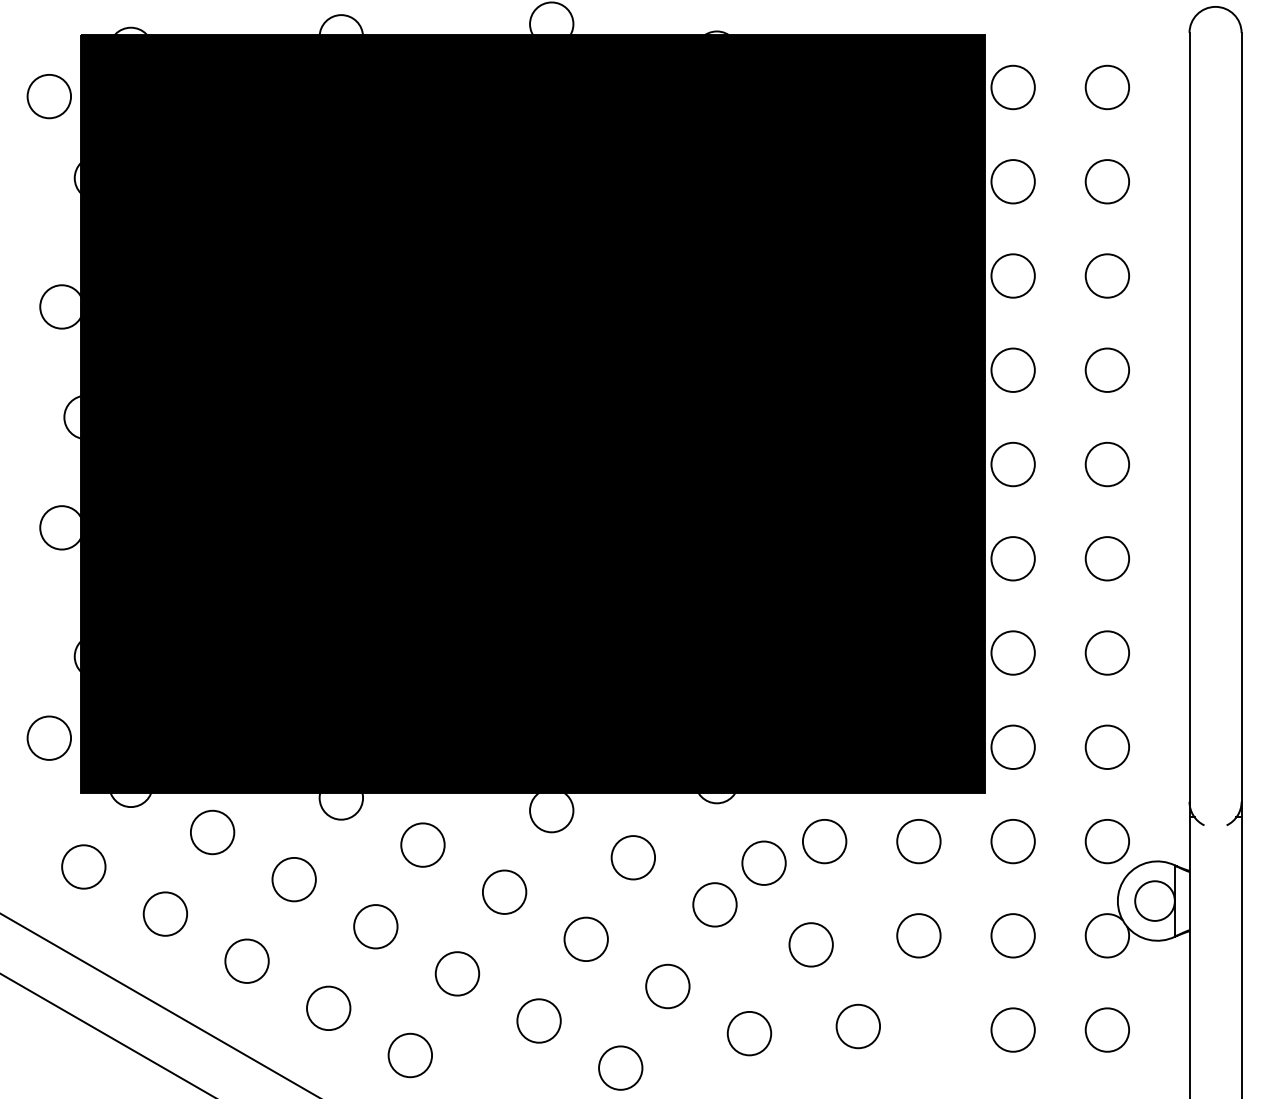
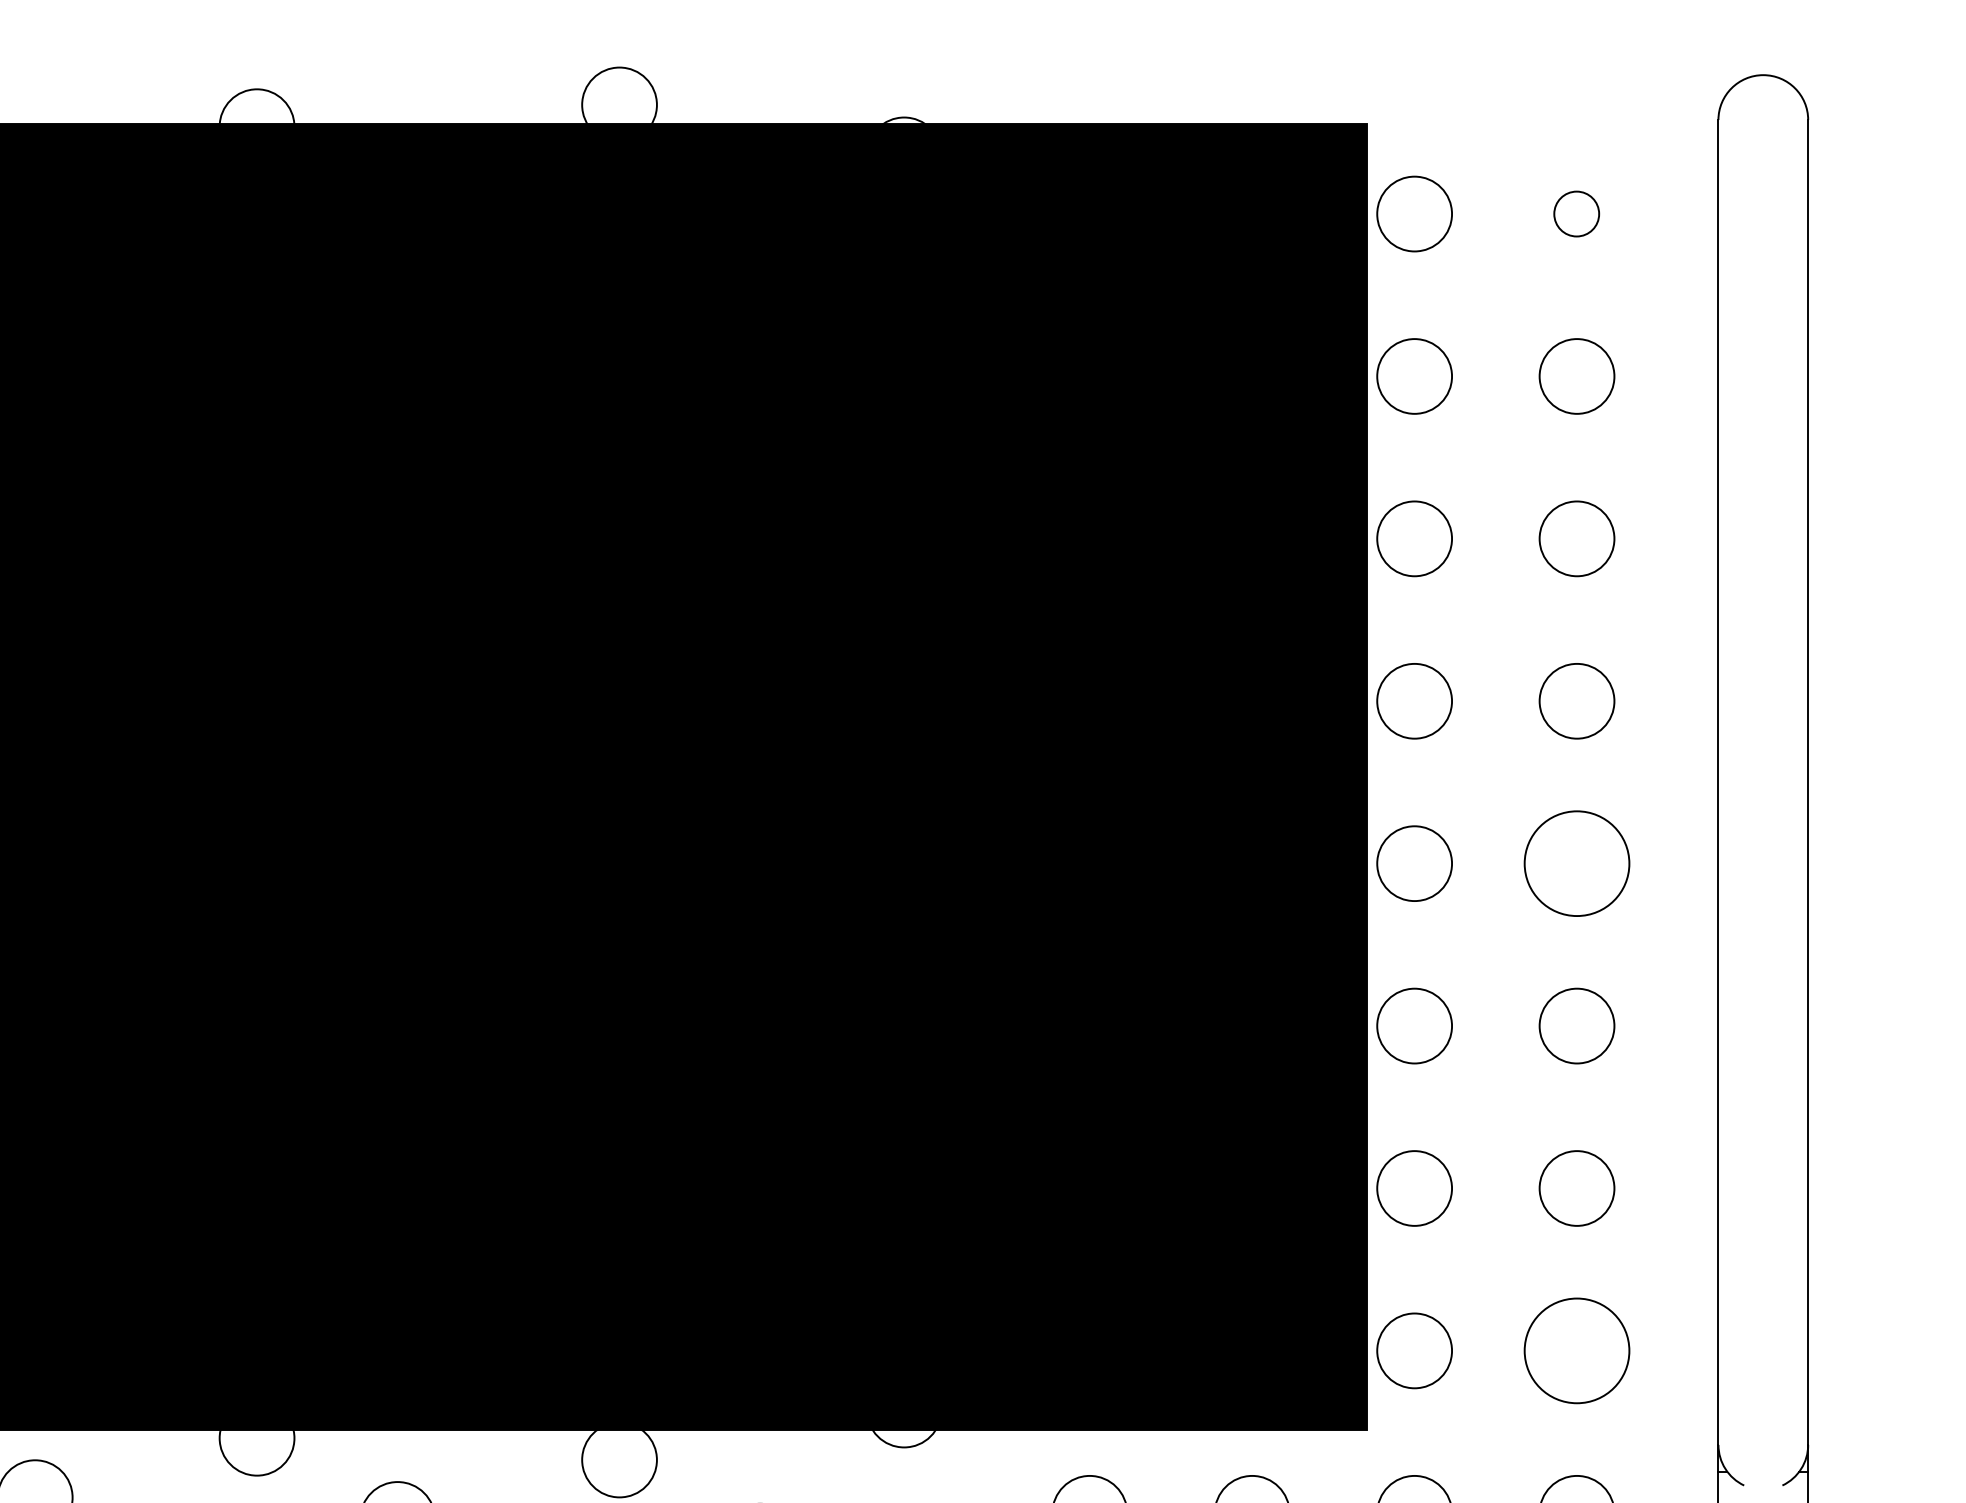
circle: (1106, 87) -> (1575, 214), size x0.6
circle: (1107, 464) -> (1577, 863), size x1.4
circle: (1107, 747) -> (1577, 1351), size x1.4

